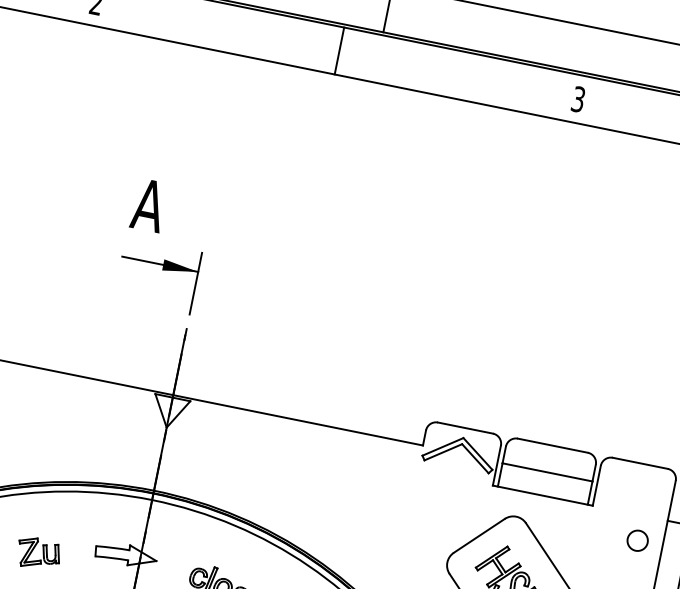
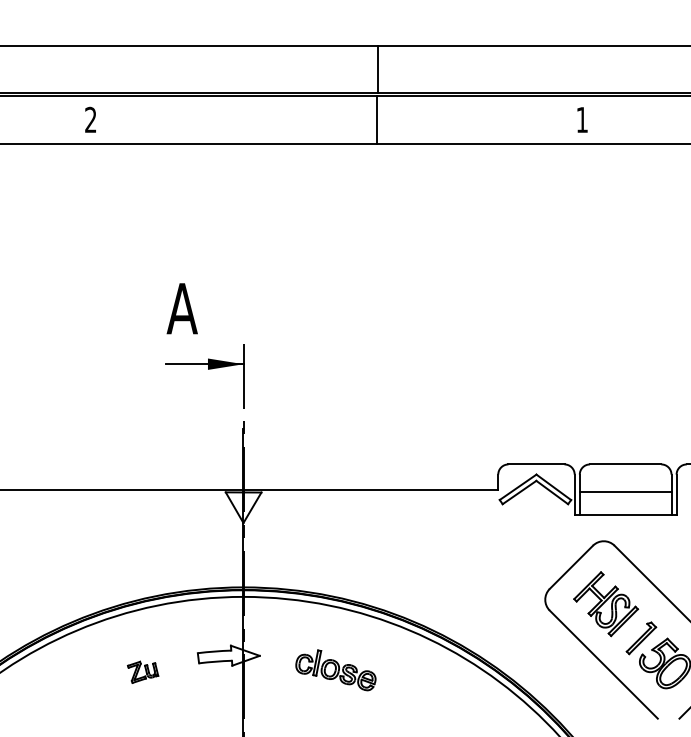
line: (339, 50) -> (377, 119), moved
text: (577, 98) -> (581, 119), 3 -> 1
part: (38, 554) -> (142, 672), size x0.7

